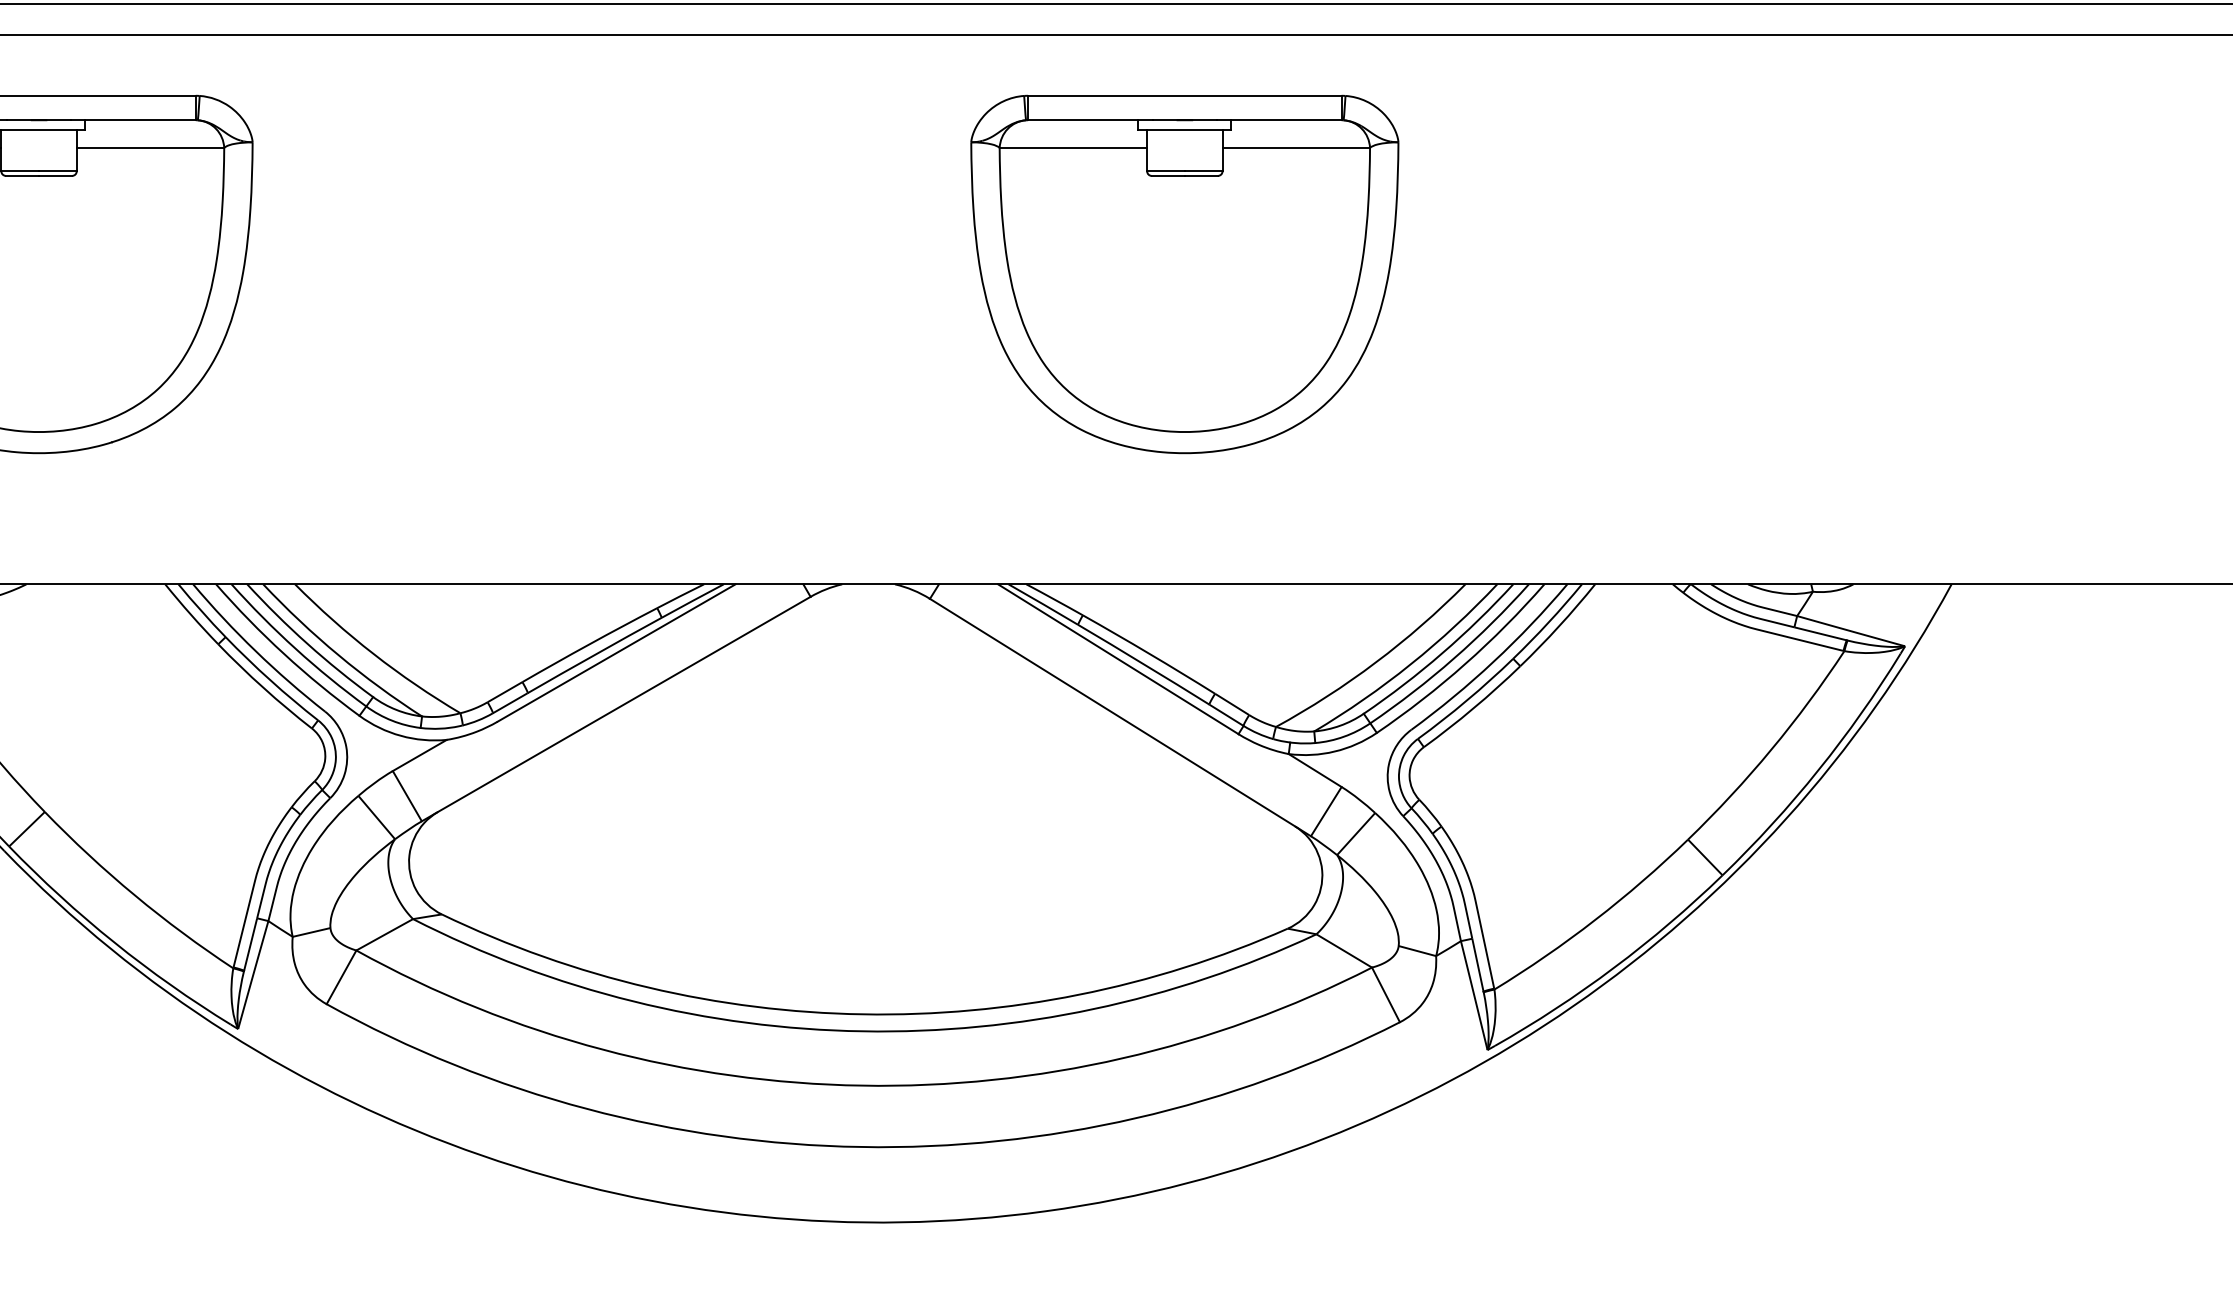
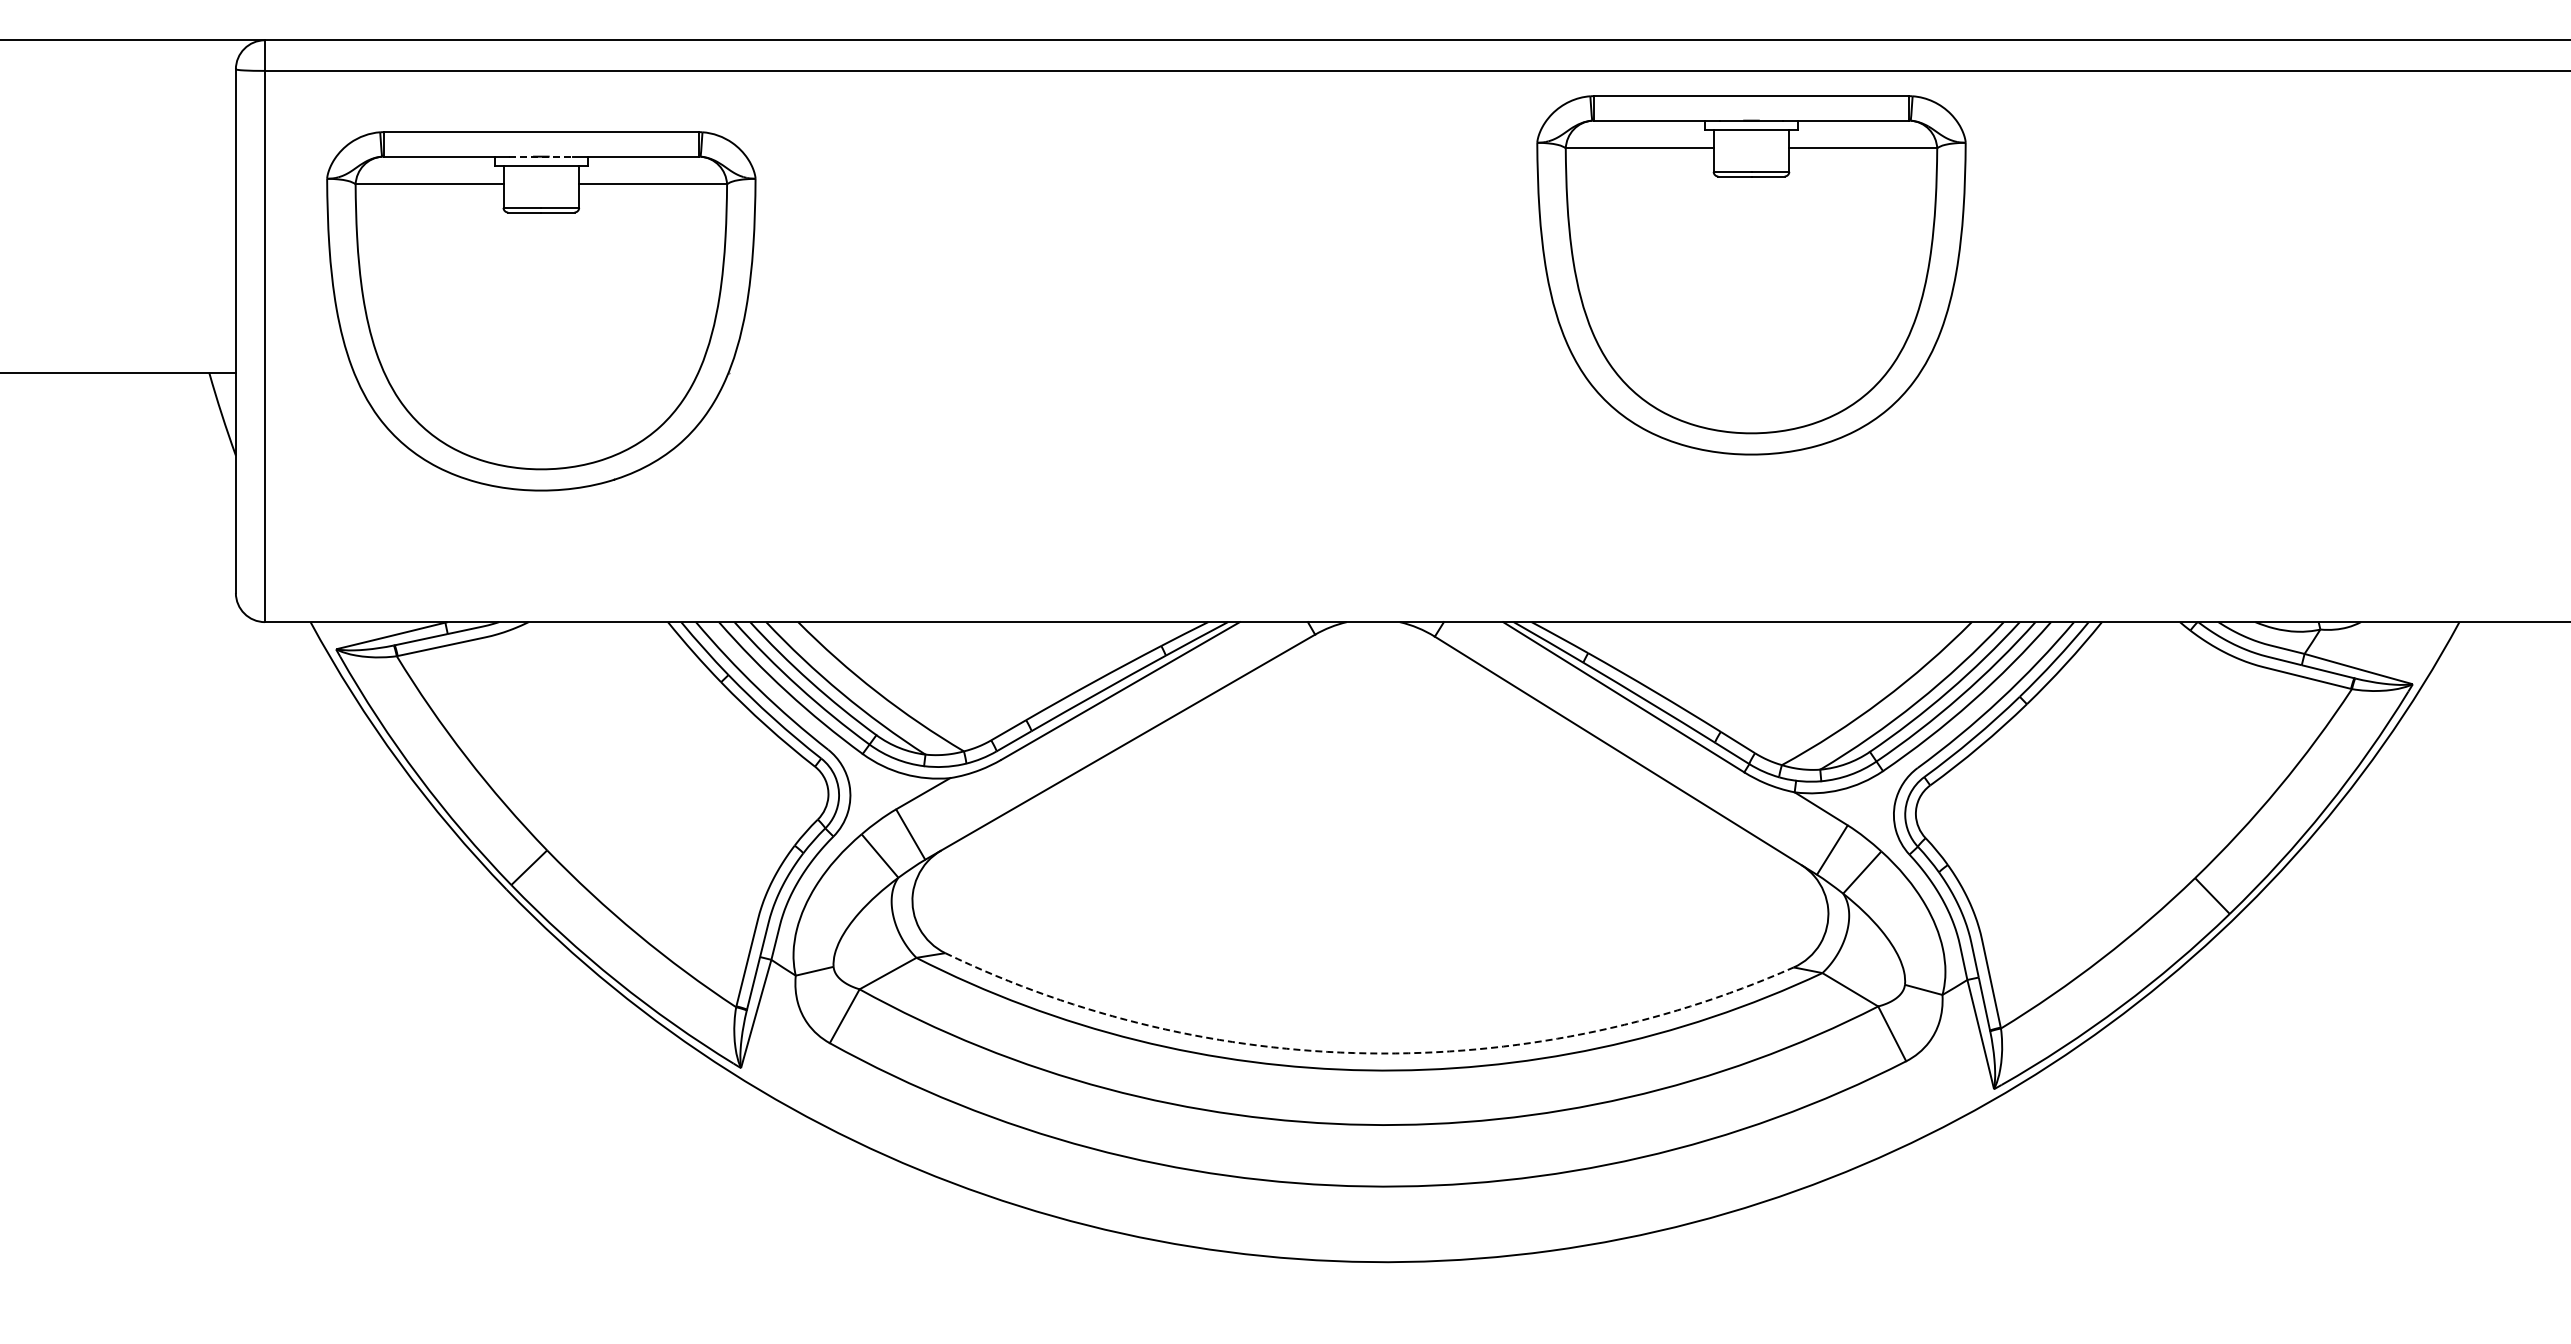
line: (39, 120) -> (541, 156), solid -> dashed
part: (1184, 274) -> (1751, 275), moved
arc: (862, 1014) -> (1367, 1053), solid -> dashed

